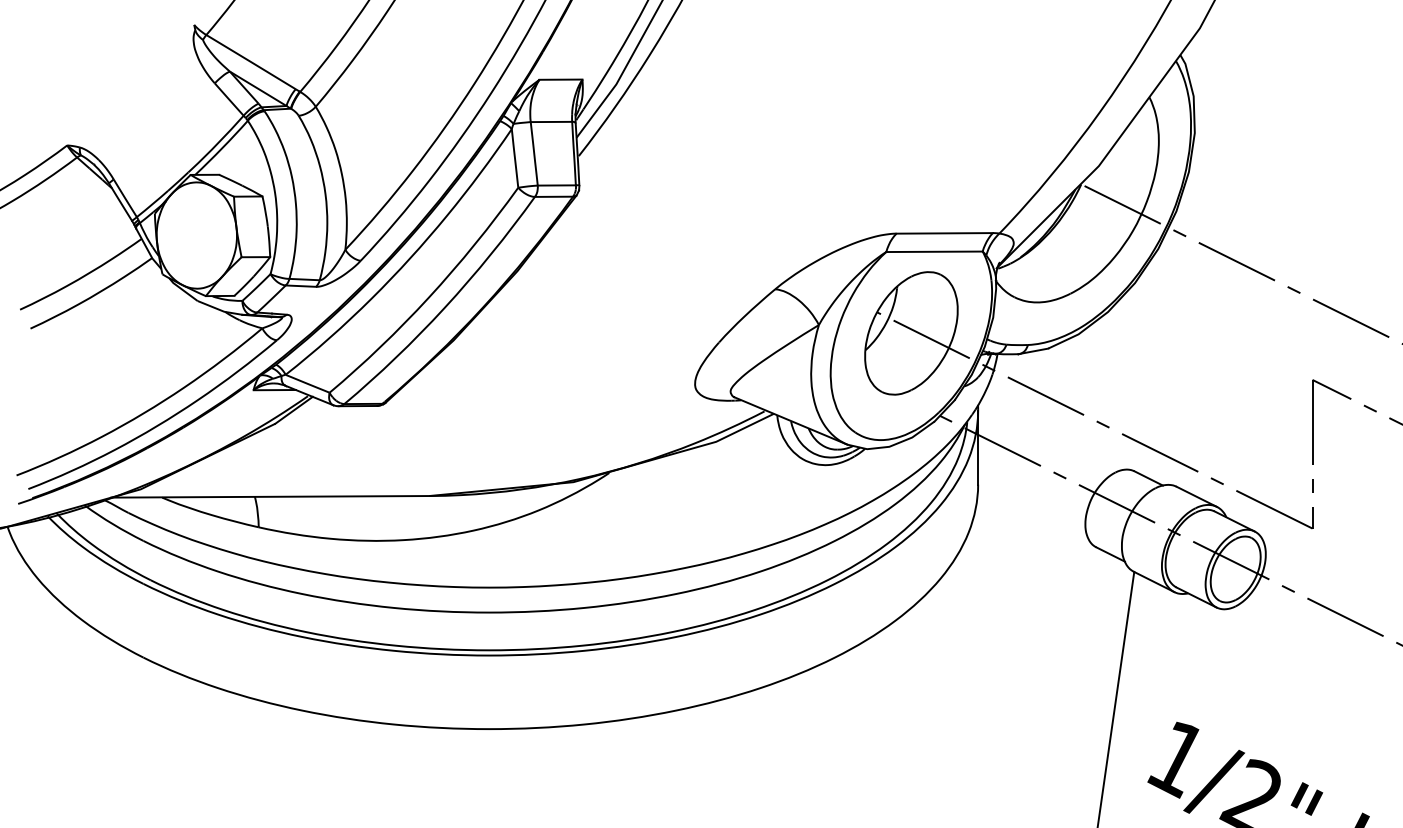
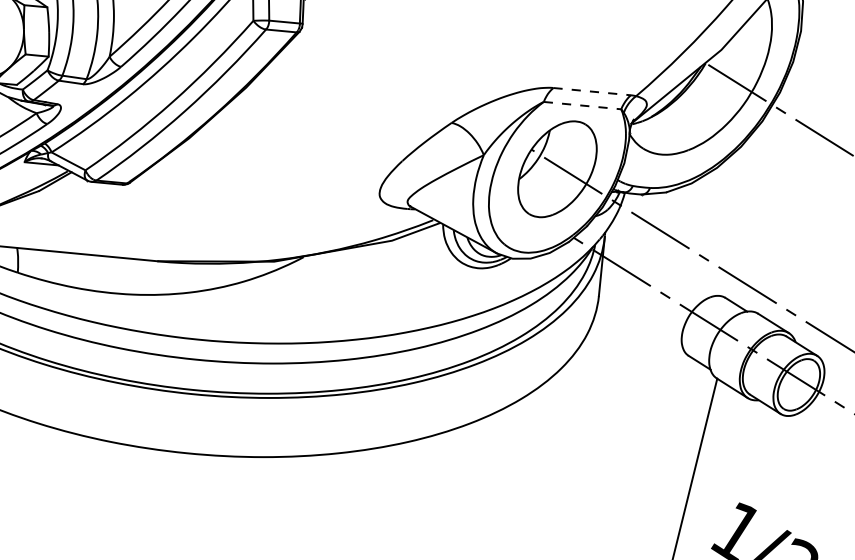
line: (945, 233) -> (592, 91), solid -> dashed
line: (934, 251) -> (582, 105), solid -> dashed

